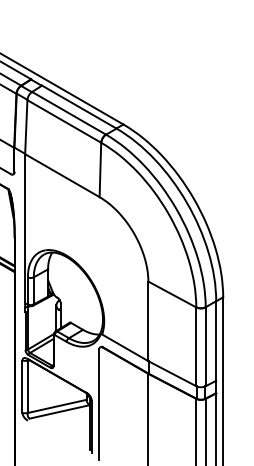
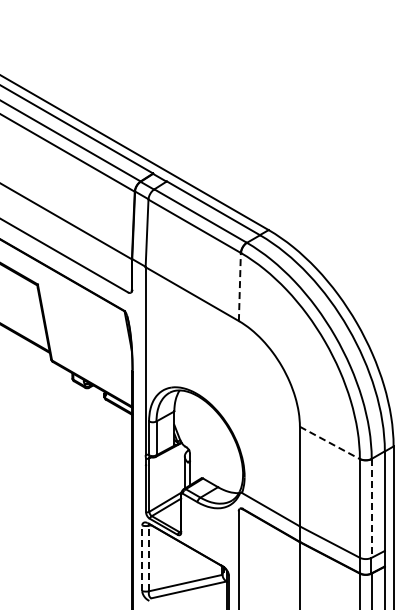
line: (100, 169) -> (239, 286), solid -> dashed
line: (172, 294) -> (330, 443), solid -> dashed
line: (205, 346) -> (371, 508), solid -> dashed
line: (22, 386) -> (142, 558), solid -> dashed
line: (28, 386) -> (149, 558), solid -> dashed

